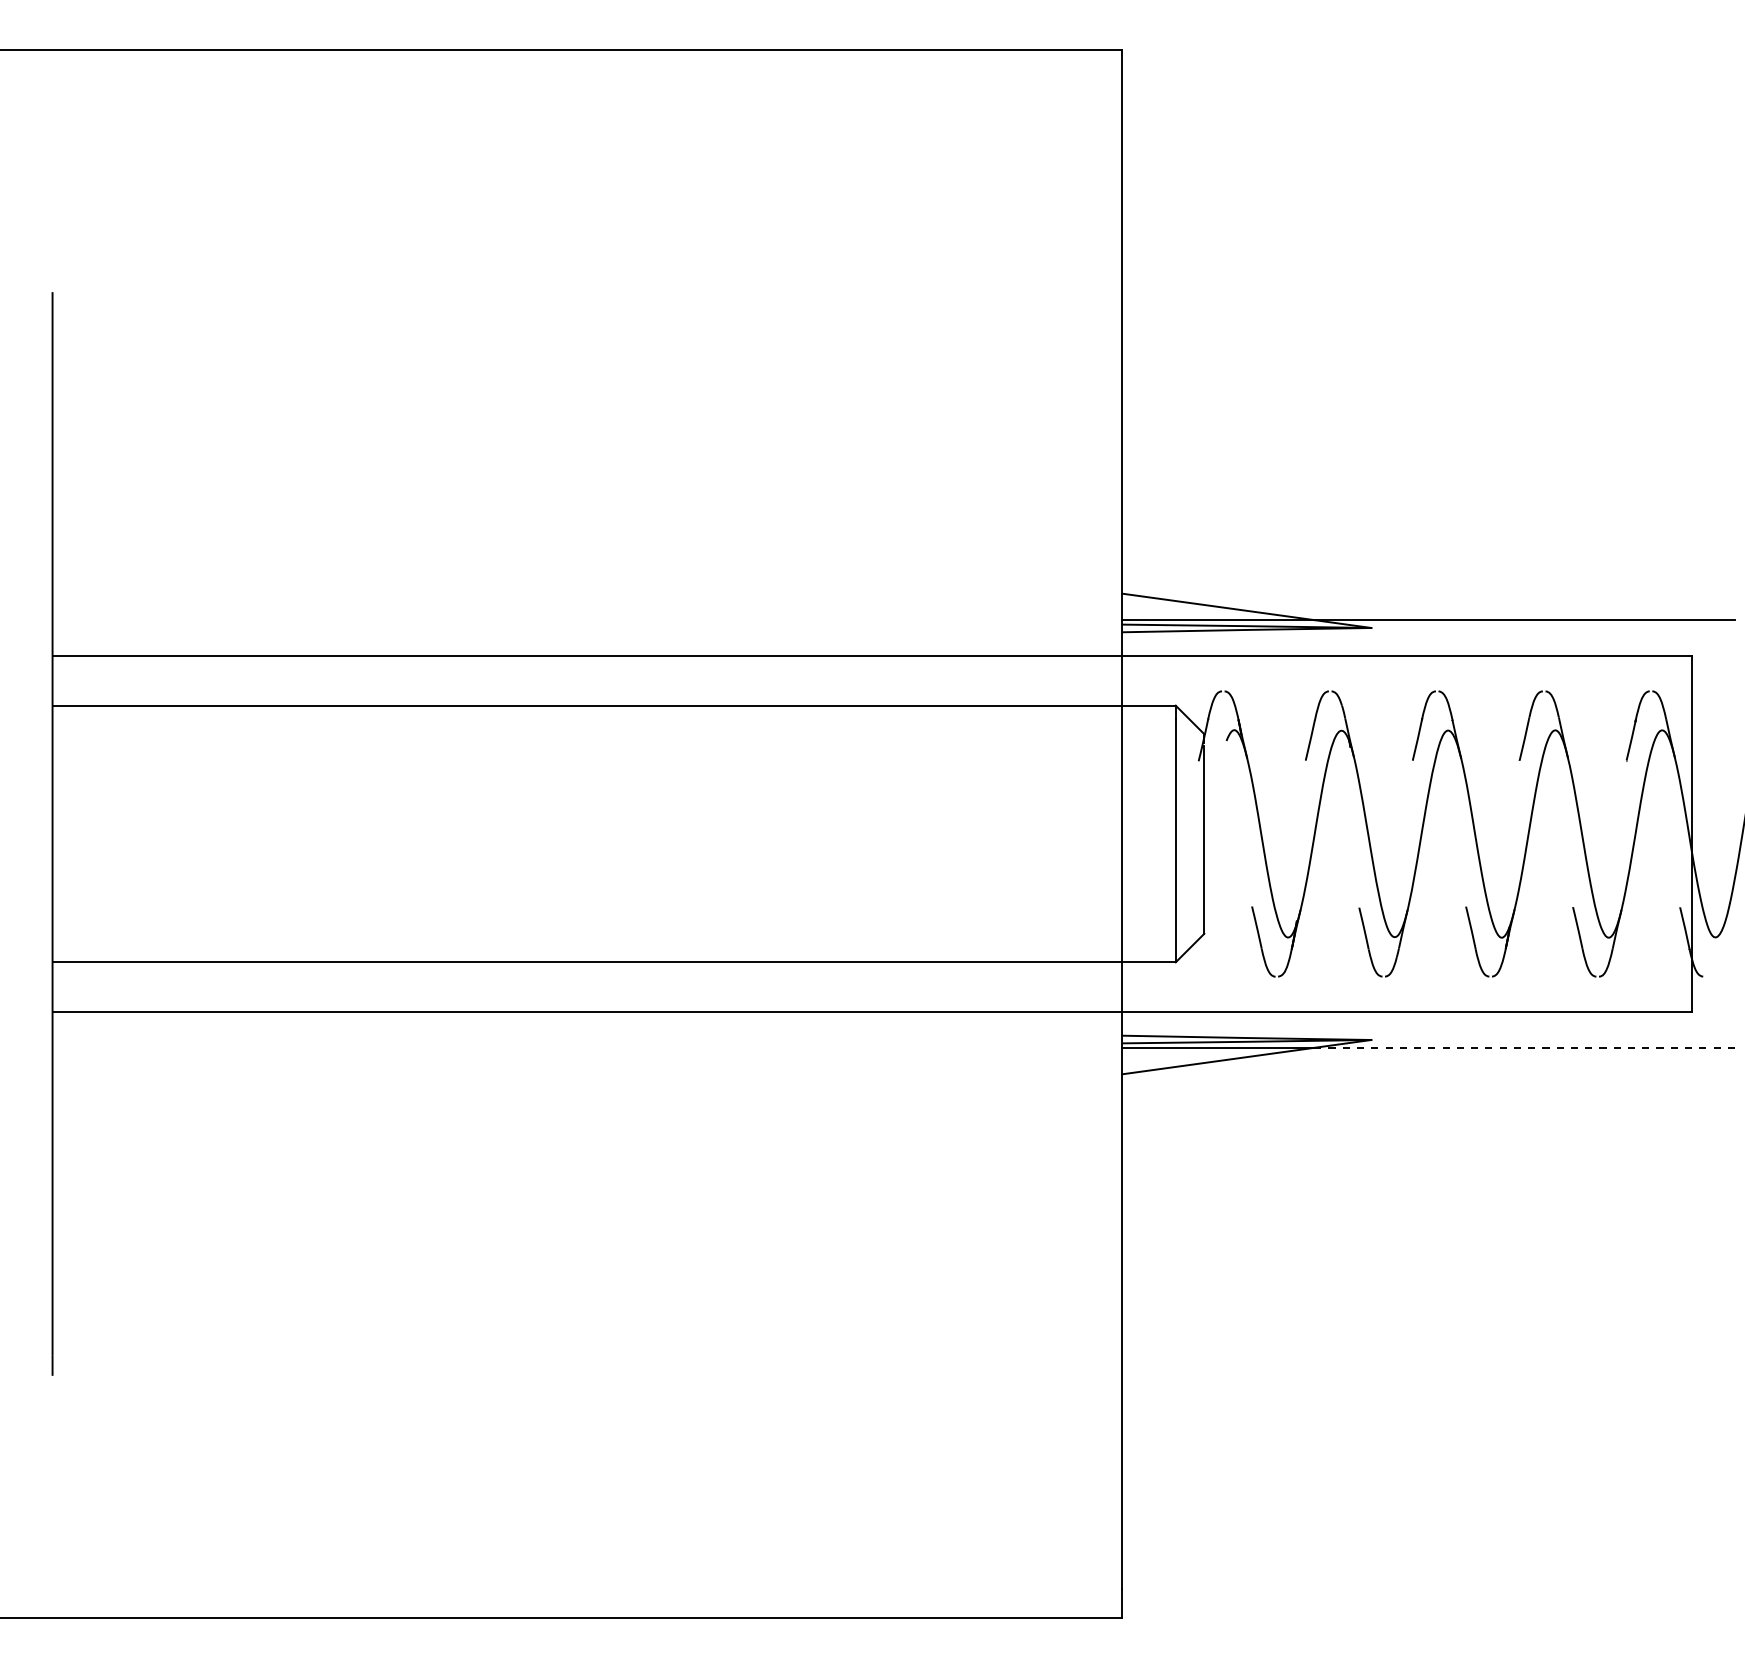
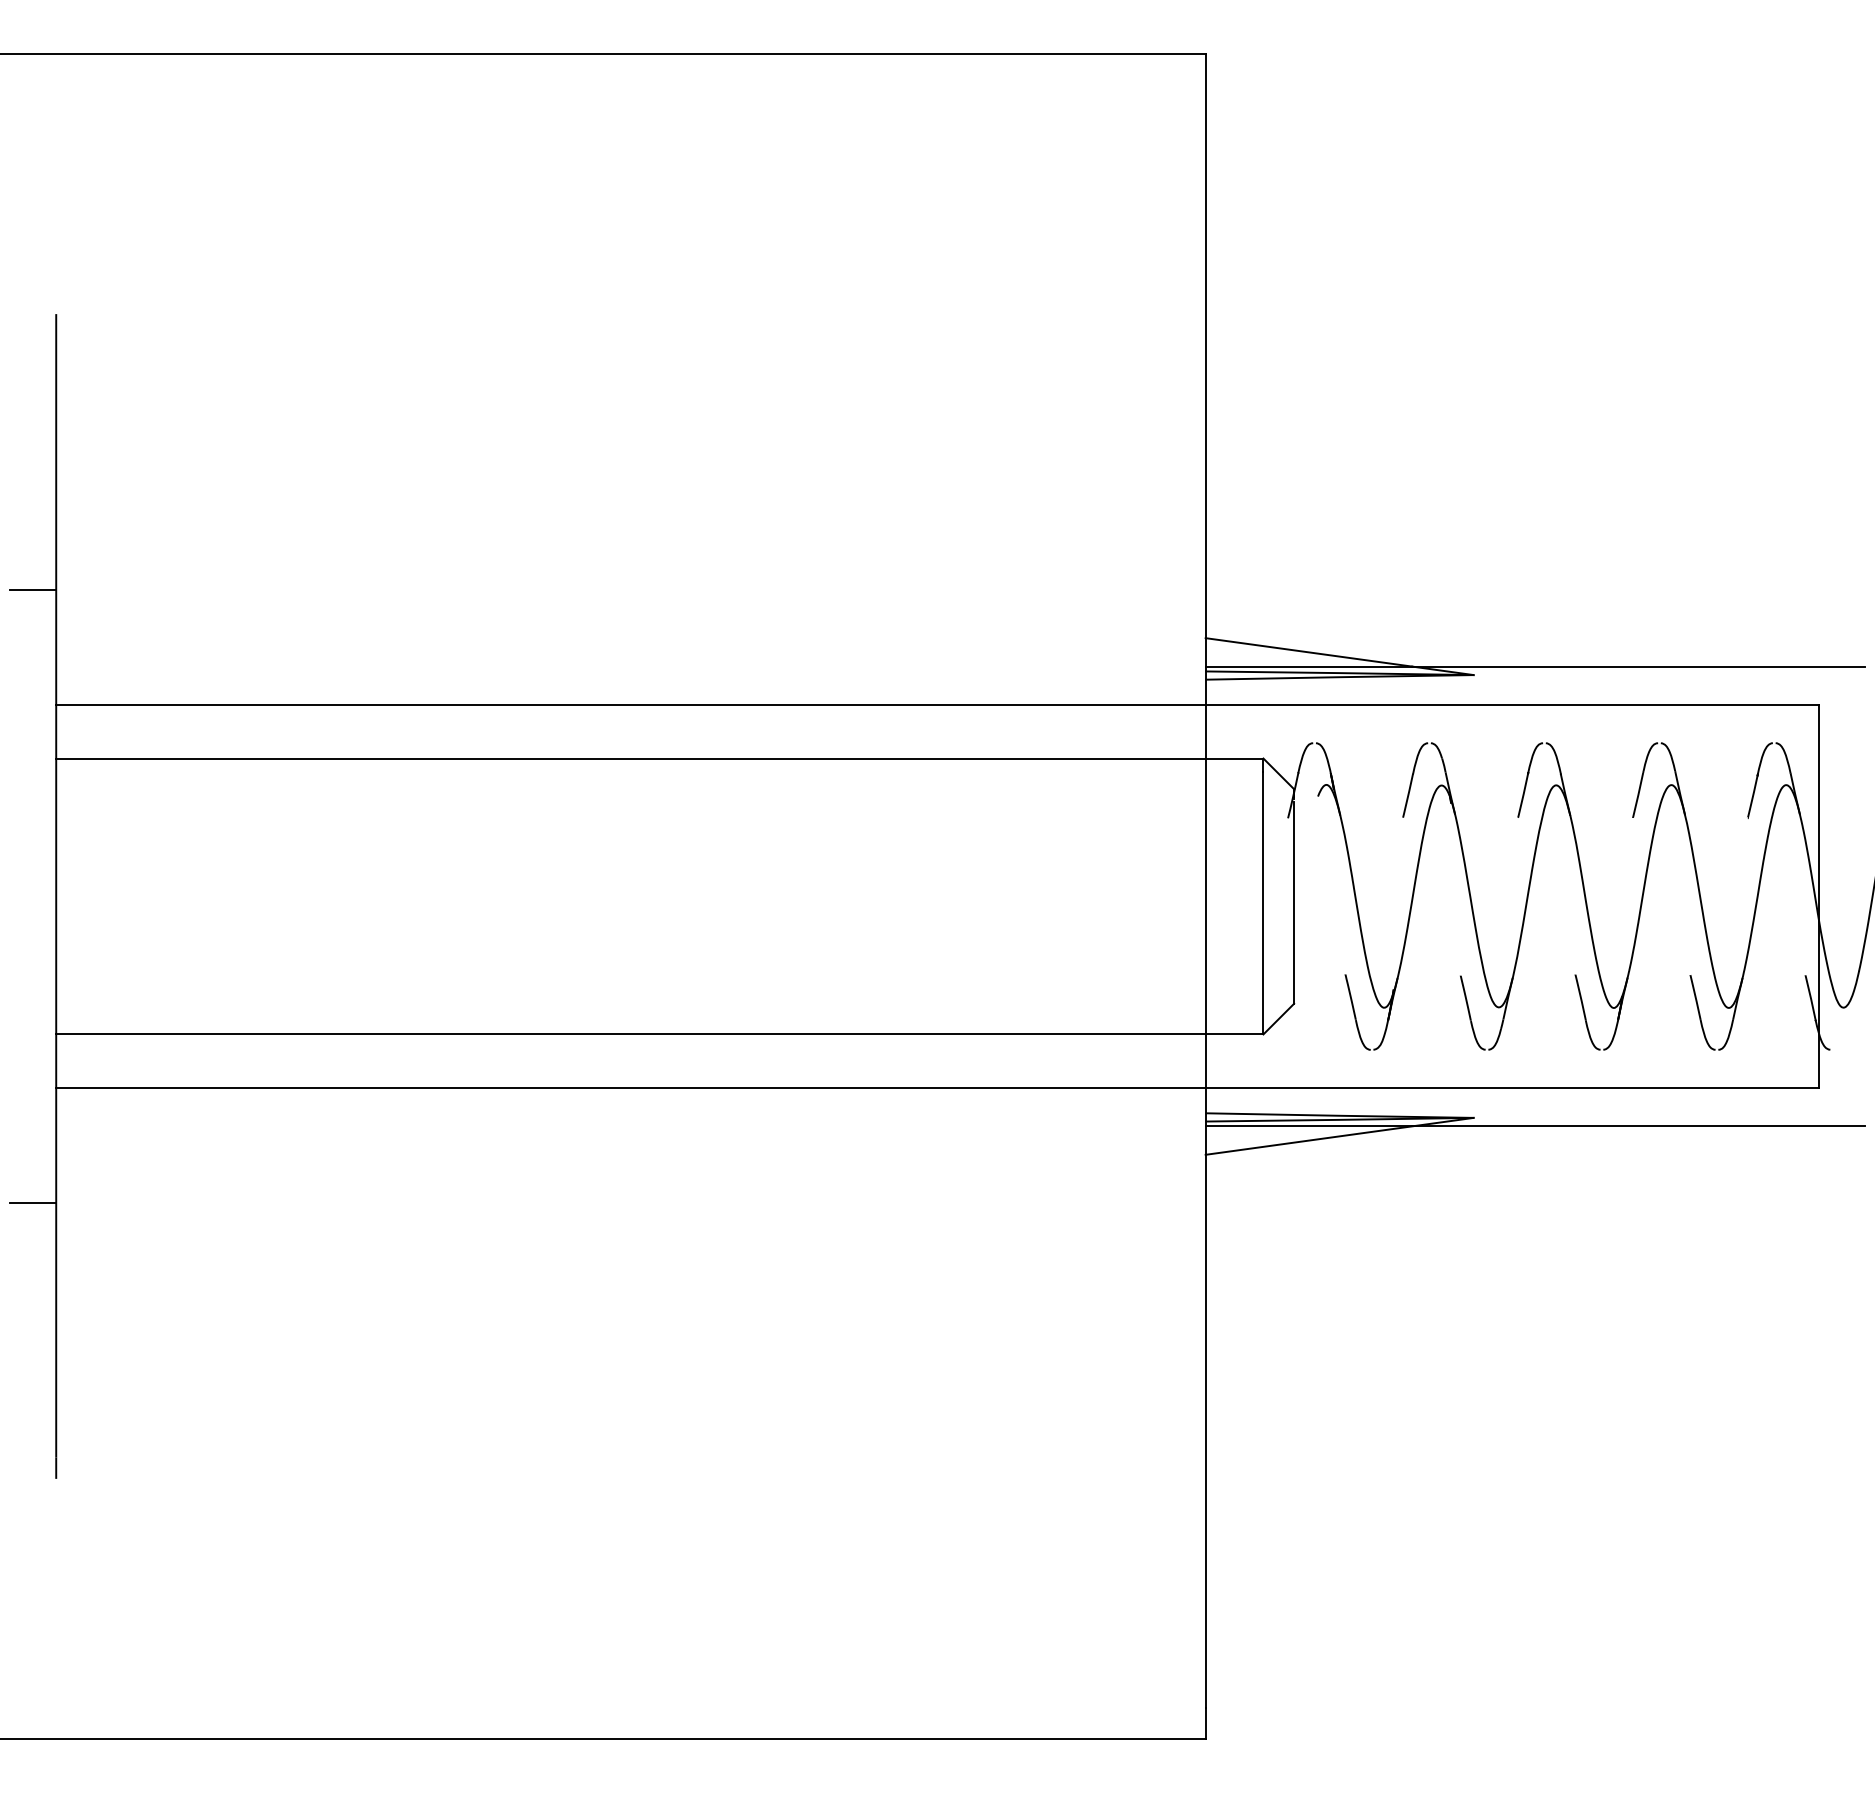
line: (31, 548) -> (33, 589), added
line: (1524, 1047) -> (1638, 1126), dashed -> solid
line: (31, 1119) -> (33, 1203), added

